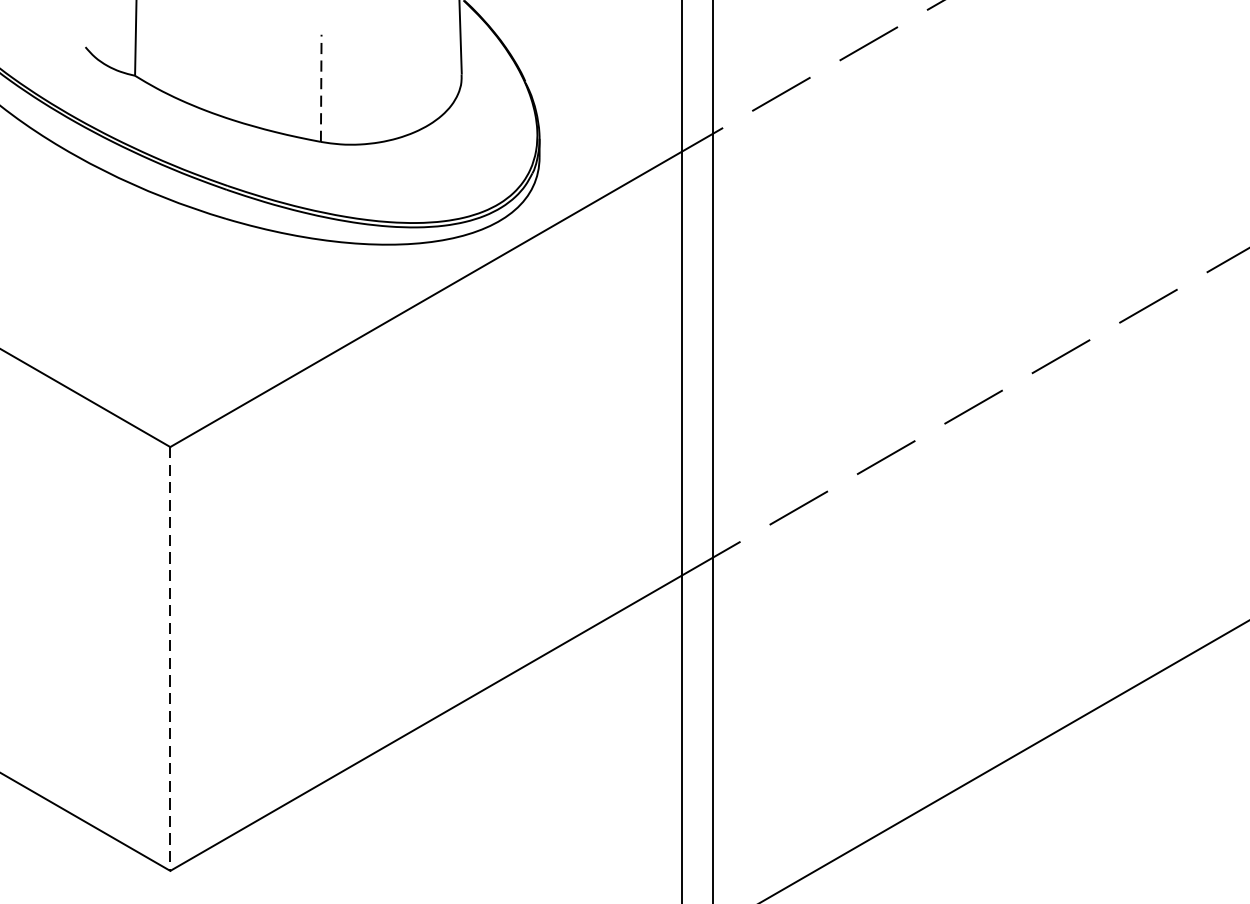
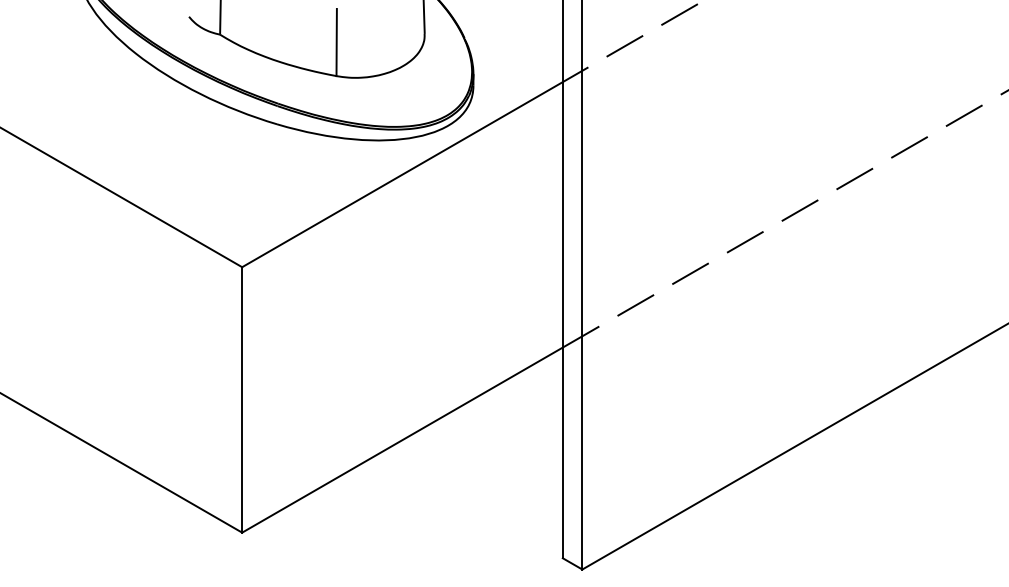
line: (320, 88) -> (336, 42), dashed -> solid
line: (170, 658) -> (242, 399), dashed -> solid

